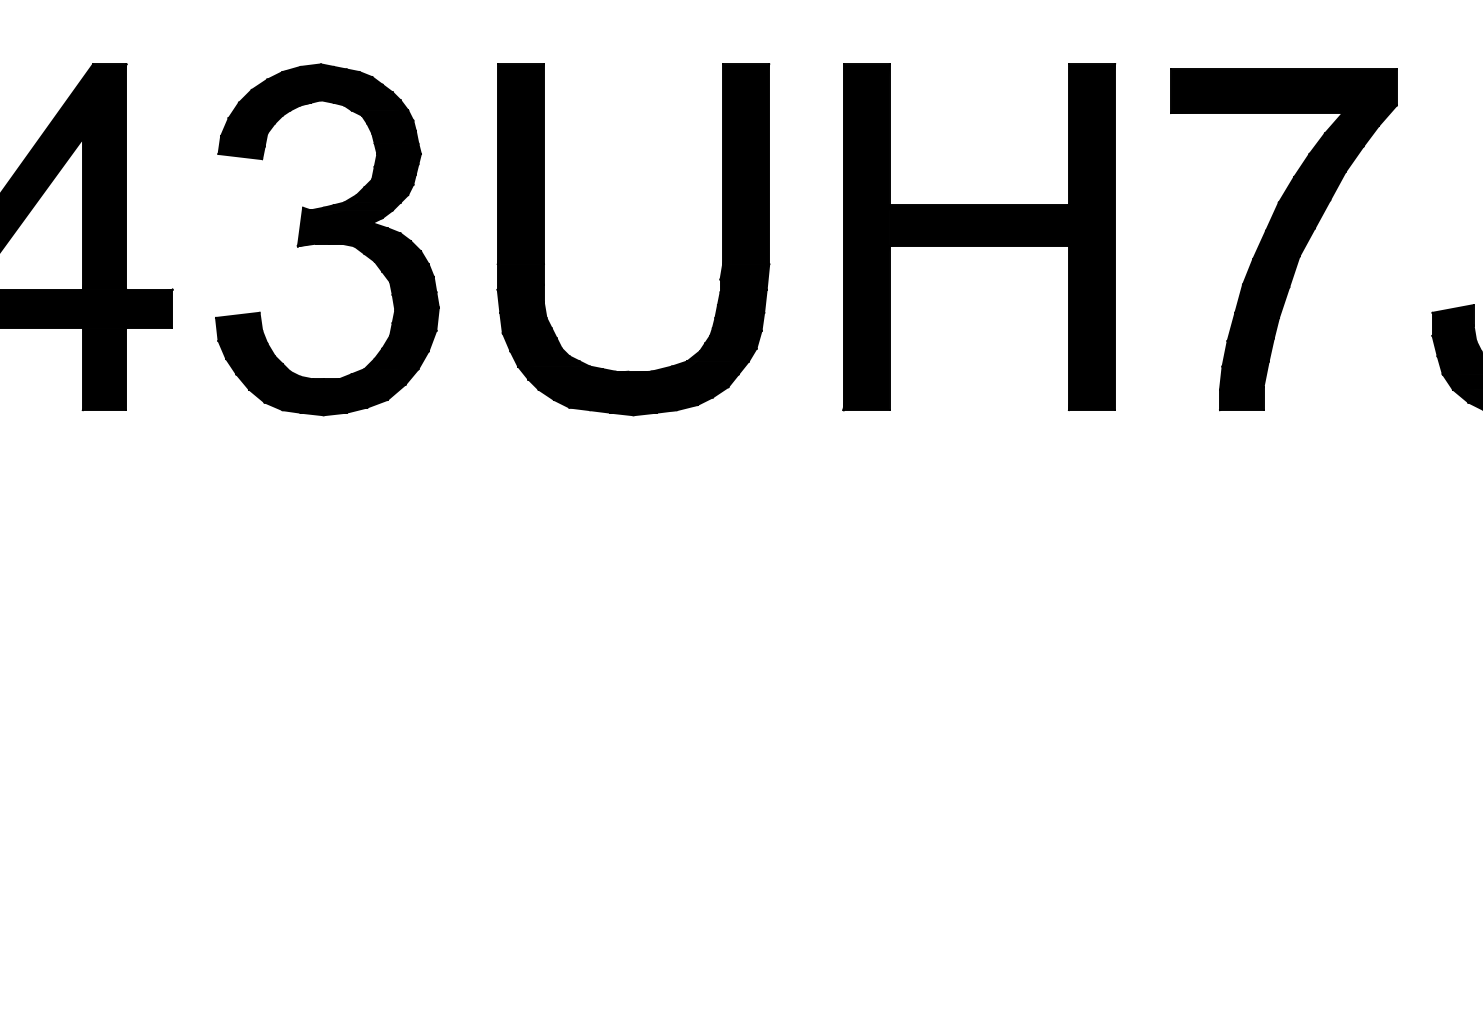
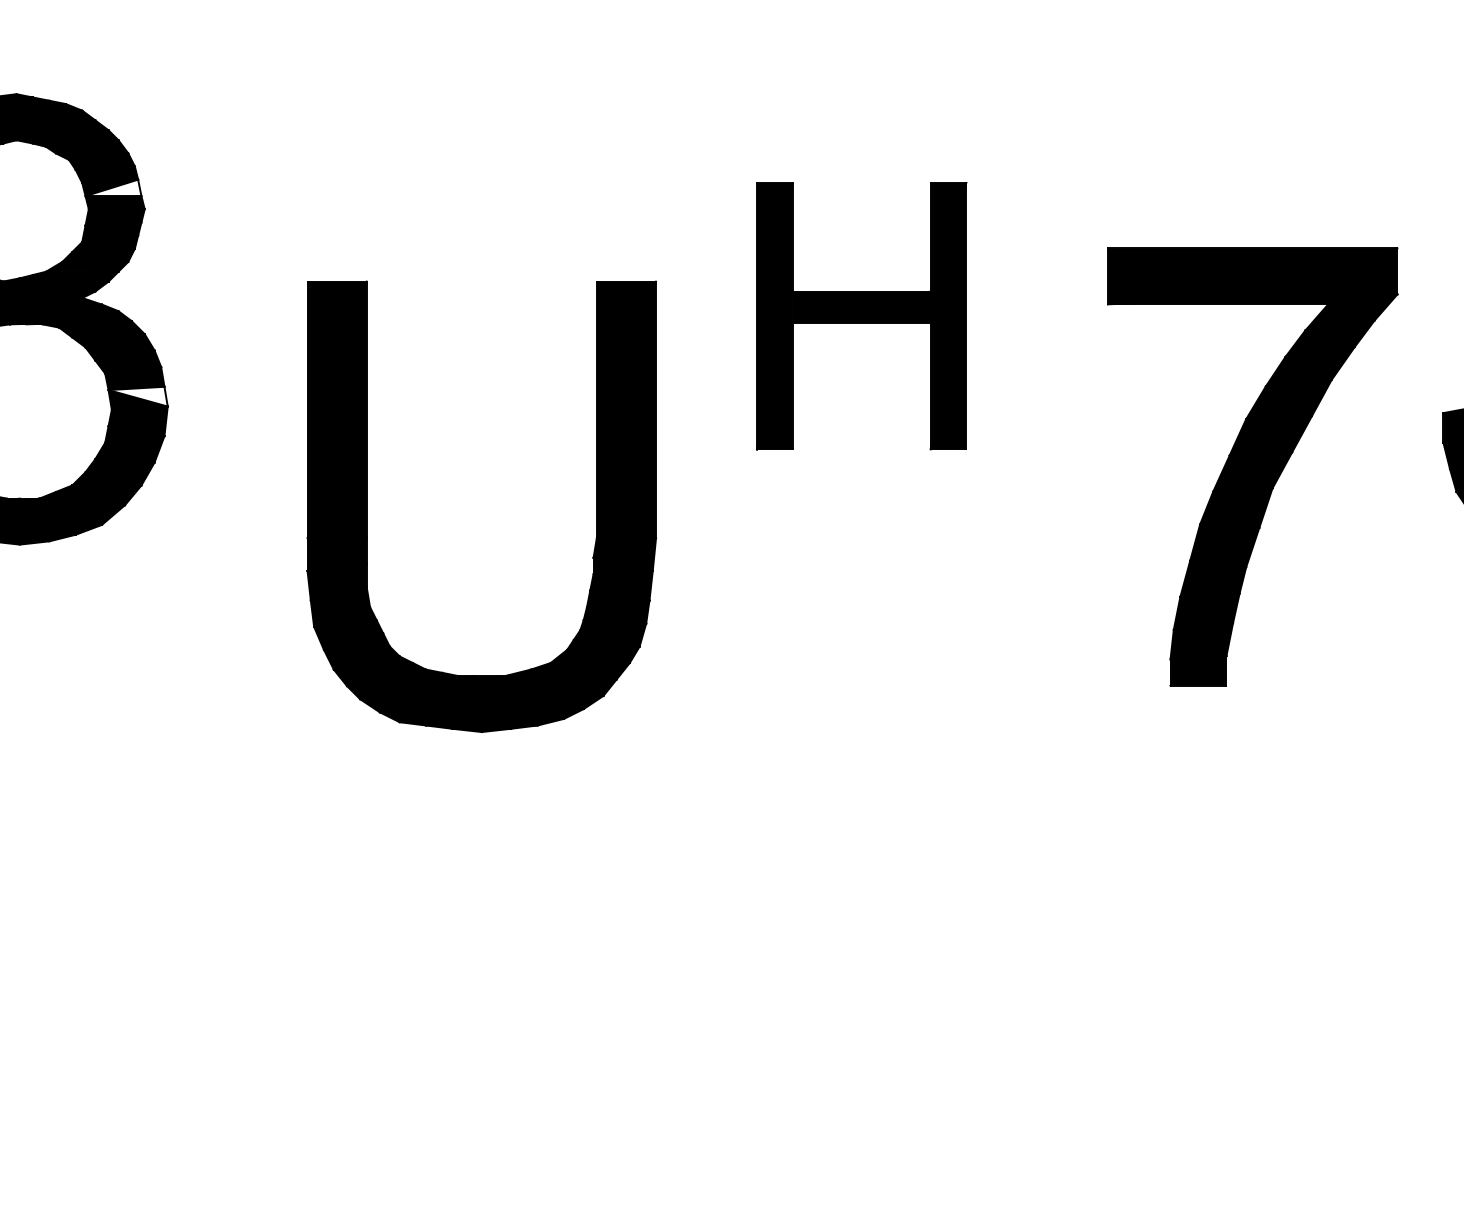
fill: (396, 136) -> (113, 186), removed
part: (979, 237) -> (861, 316), size x0.6
part: (544, 239) -> (367, 506), moved
part: (1283, 239) -> (1252, 466), moved
fill: (415, 299) -> (137, 396), removed

